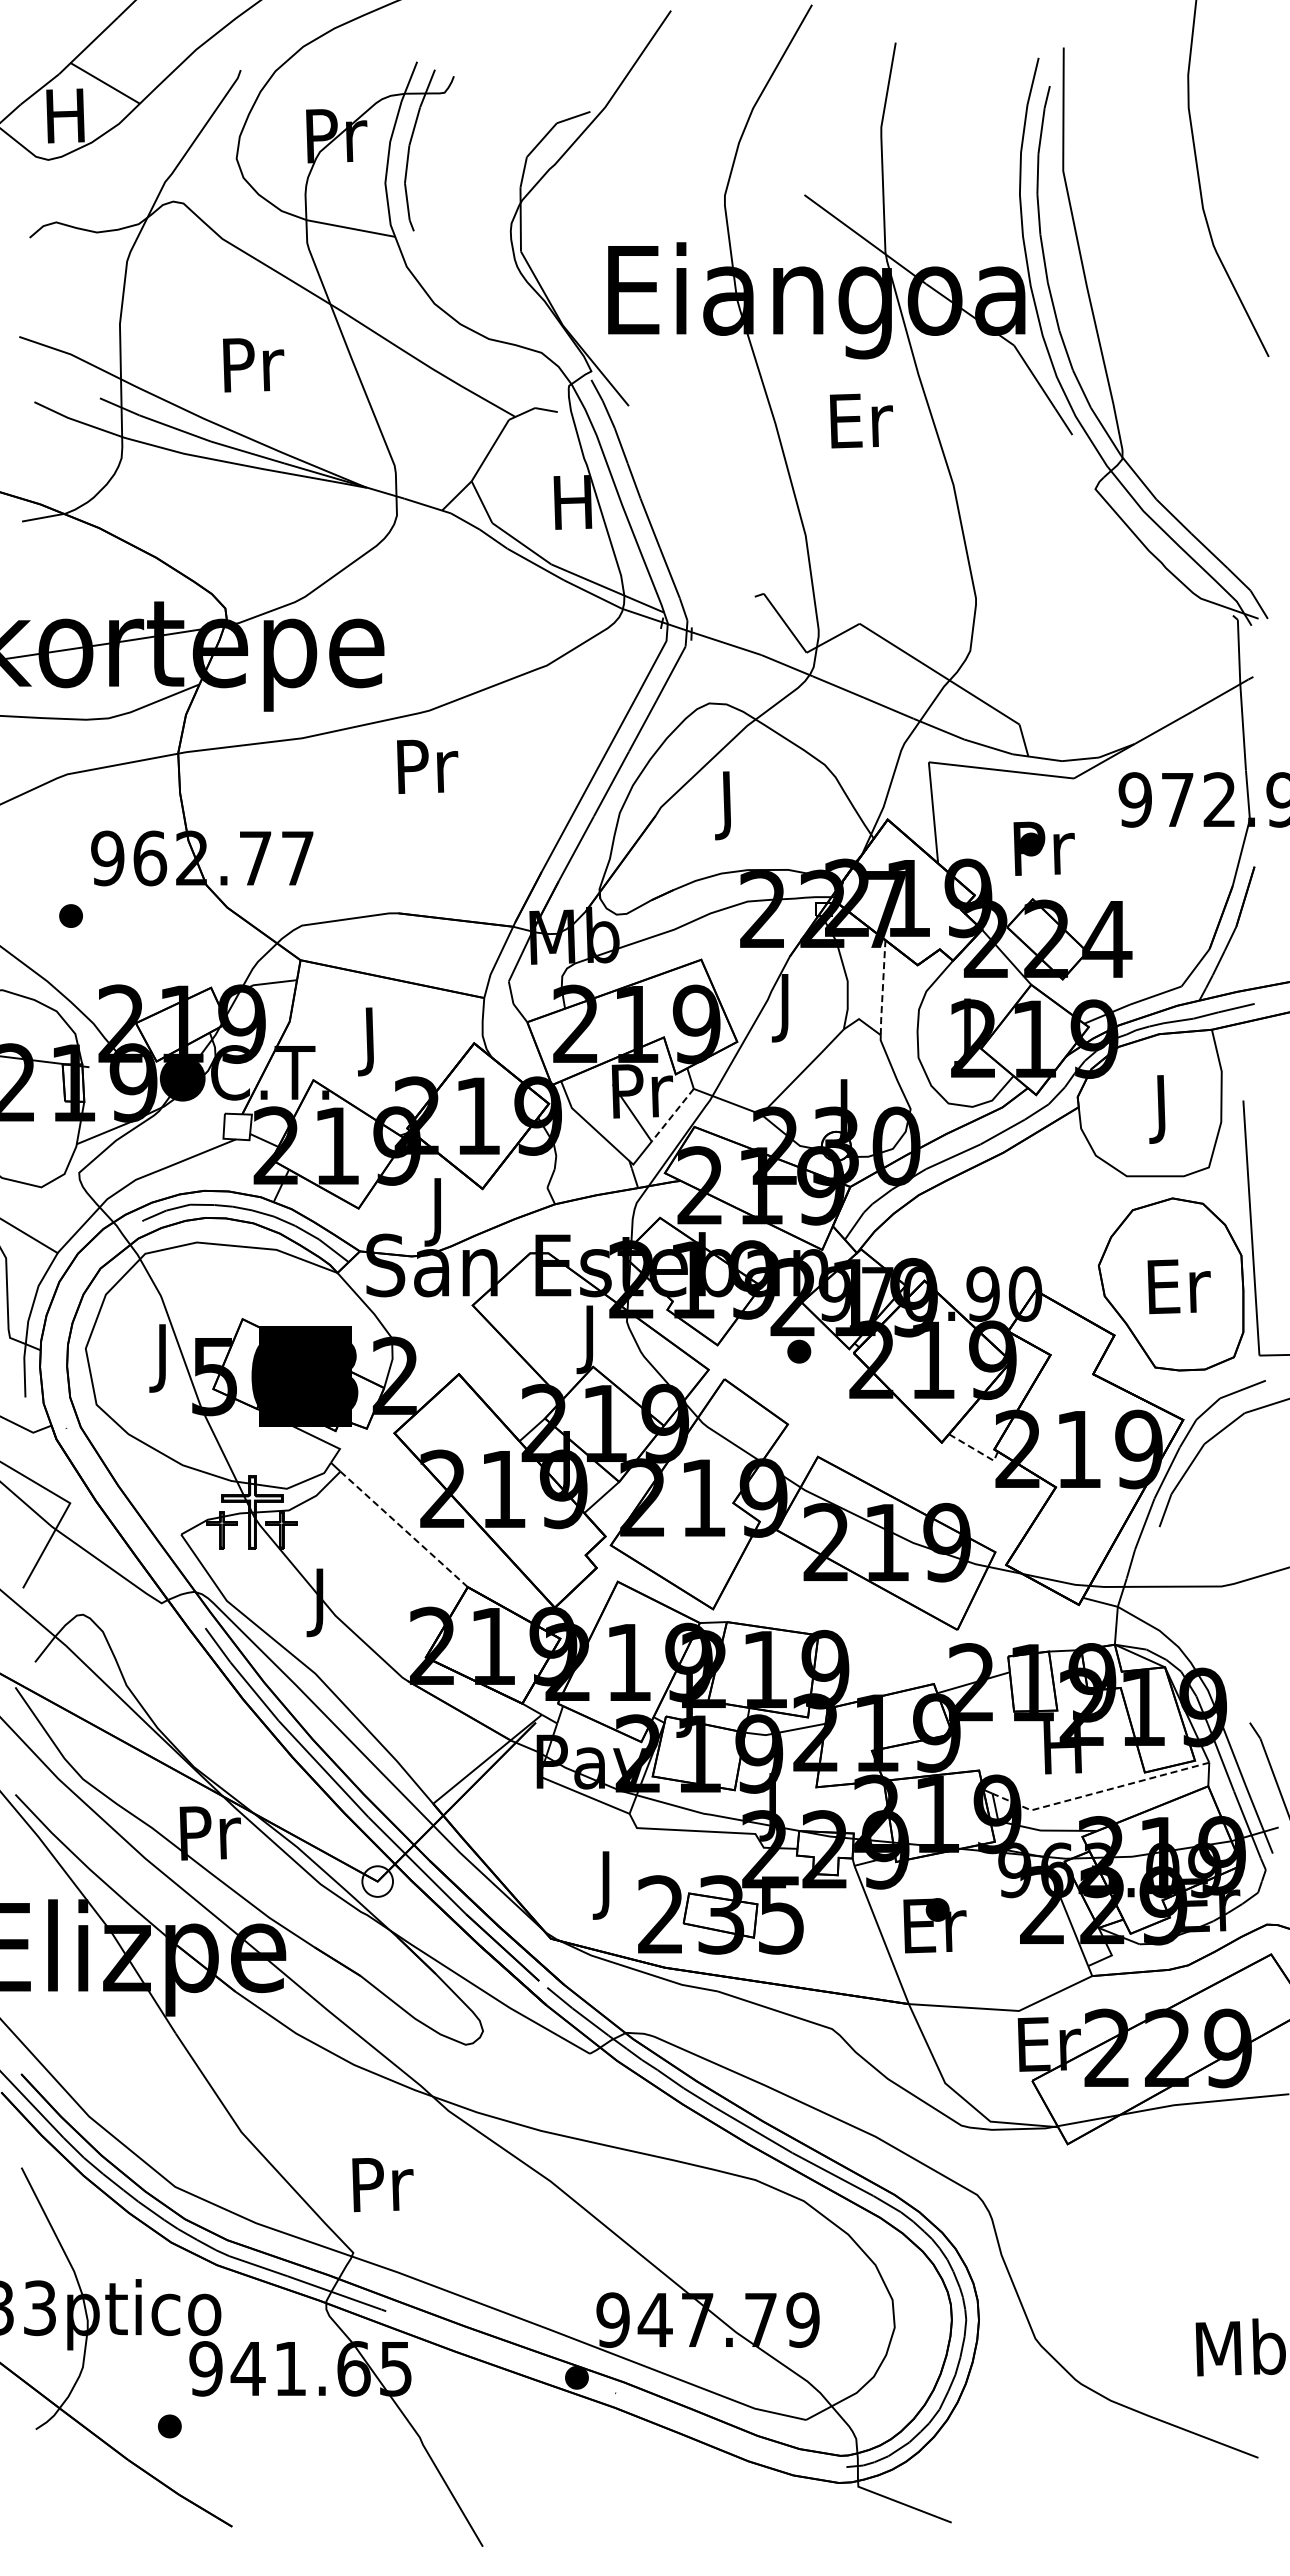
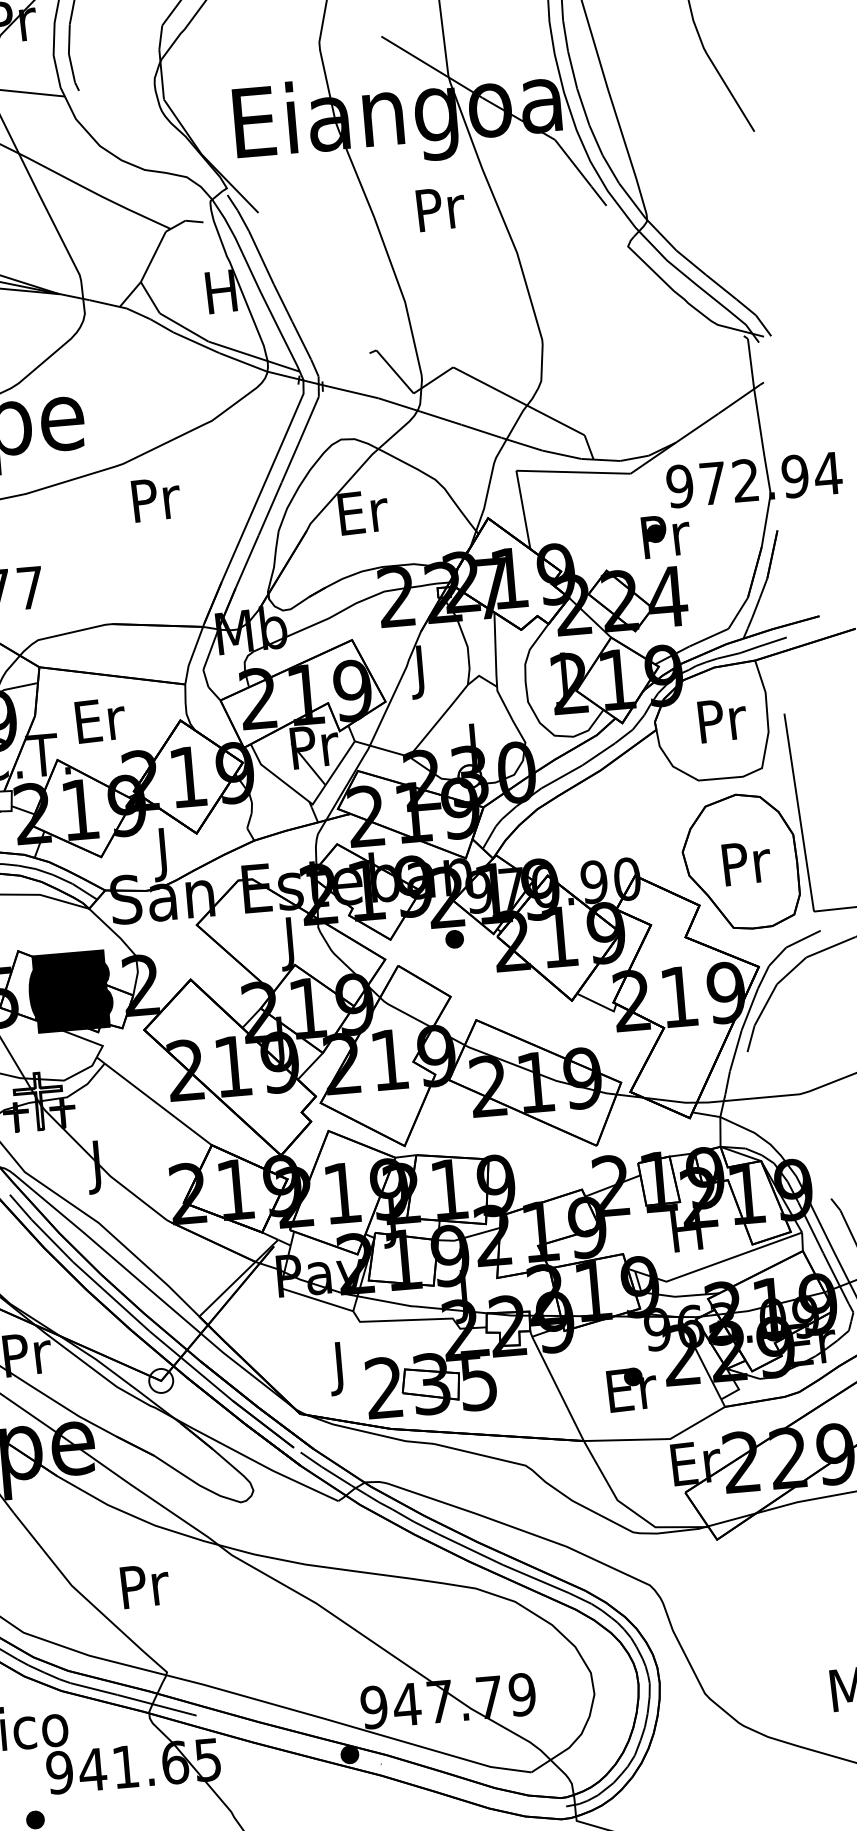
text: (861, 420) -> (440, 208), Er -> Pr
text: (427, 766) -> (156, 499), moved
text: (729, 805) -> (363, 517), J -> Er
text: (1043, 848) -> (665, 535), moved
line: (882, 989) -> (495, 651), dashed -> solid
text: (372, 1041) -> (100, 725), J -> Er
text: (1163, 1109) -> (722, 725), J -> Pr
line: (672, 1115) -> (340, 763), dashed -> solid
text: (1178, 1286) -> (746, 863), Er -> Pr
line: (976, 1450) -> (599, 1004), dashed -> solid
line: (404, 1529) -> (158, 1104), dashed -> solid
line: (1098, 1792) -> (717, 1263), dashed -> solid
text: (934, 1925) -> (631, 1389), moved
text: (382, 2185) -> (144, 1586), moved

